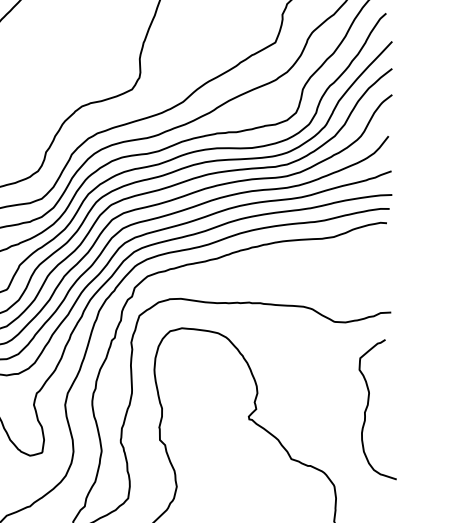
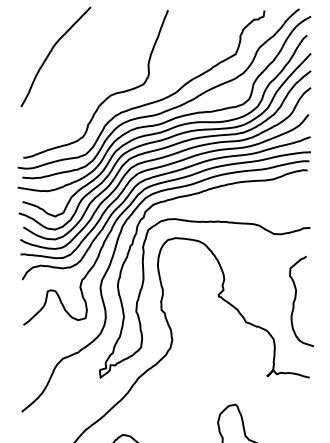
curve: (369, 405) -> (296, 298), moved

